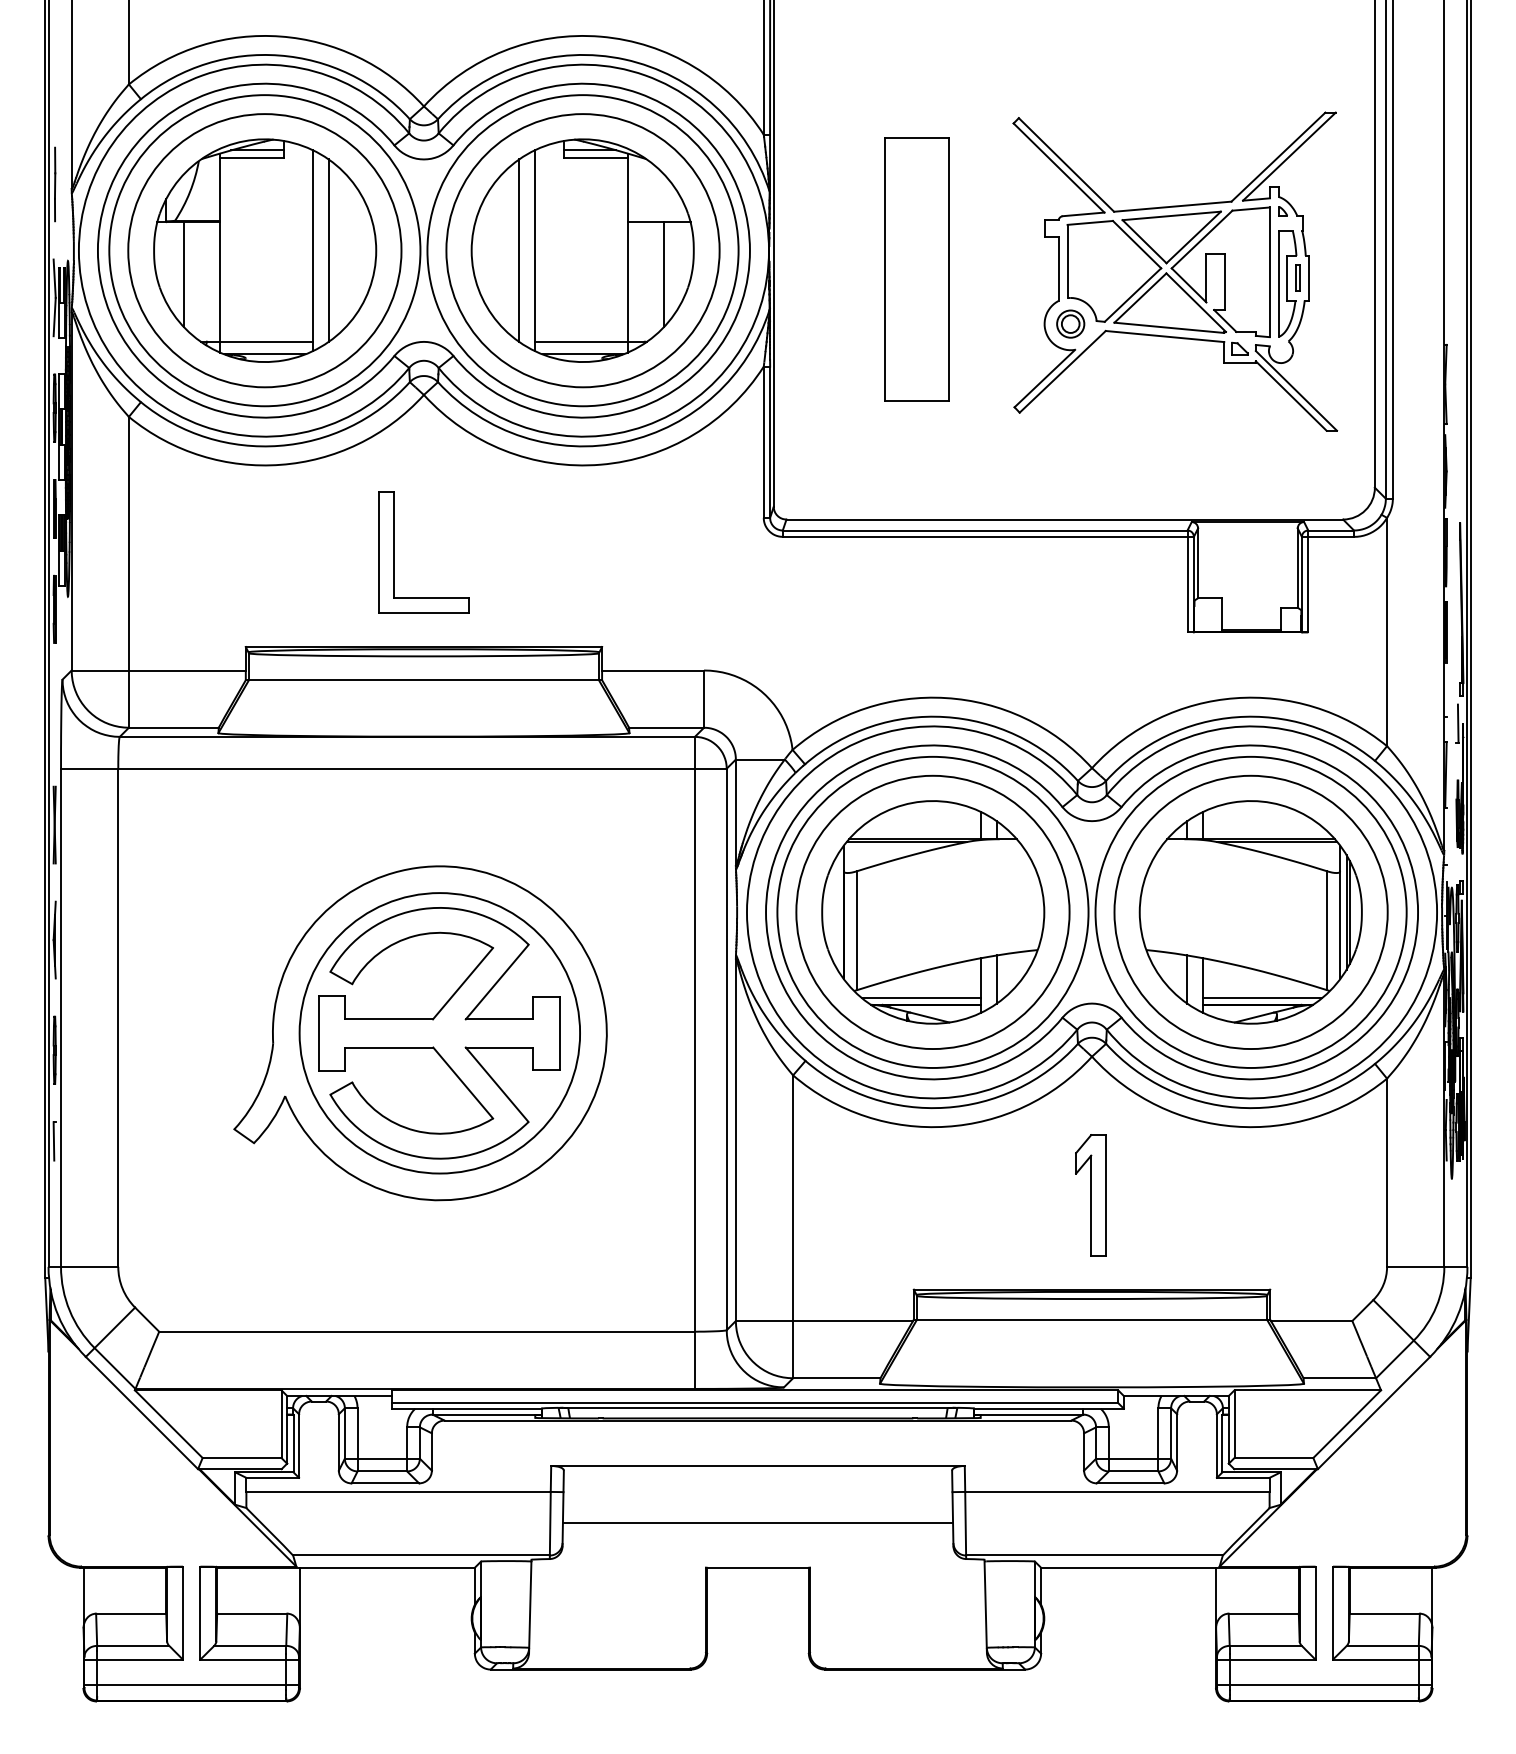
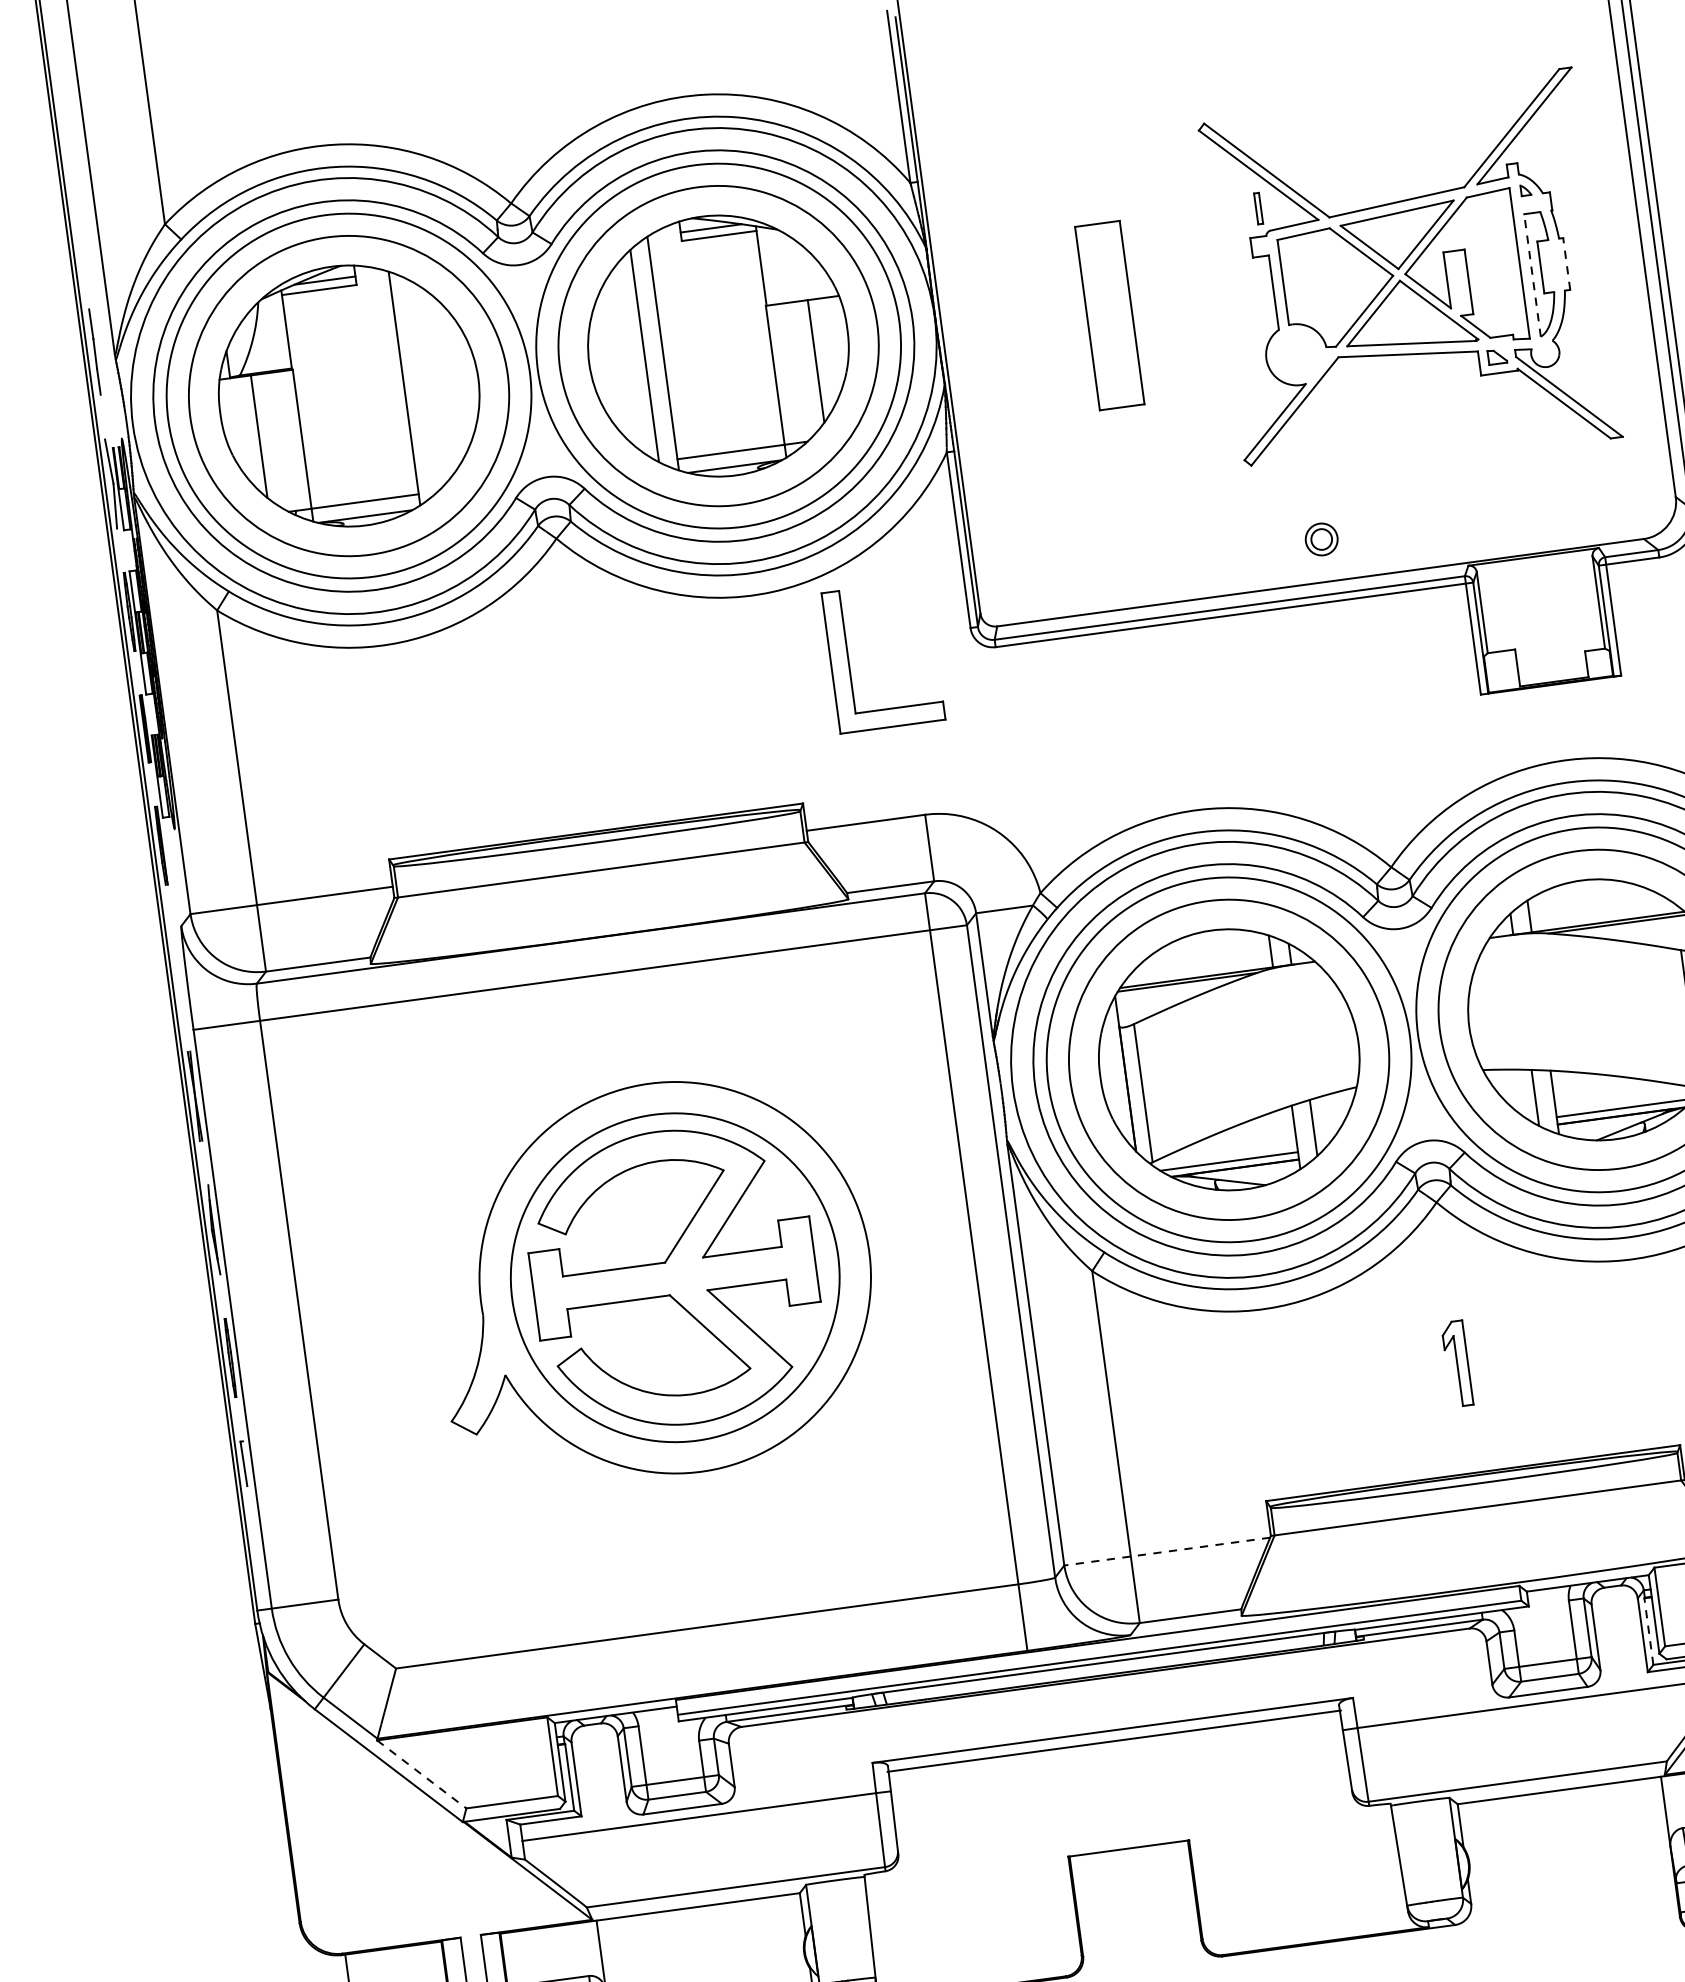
line: (328, 250) -> (422, 385), removed
part: (916, 269) -> (1108, 315), size x0.6
part: (1297, 277) -> (1257, 207), moved
line: (1309, 277) -> (1566, 263), solid -> dashed
line: (1279, 284) -> (1533, 275), solid -> dashed
part: (1070, 323) -> (1321, 538), moved
part: (394, 552) -> (849, 660), moved
part: (1090, 1195) -> (1456, 1363), size x0.6
line: (824, 1321) -> (1167, 1552), solid -> dashed
line: (168, 1424) -> (421, 1774), solid -> dashed
line: (1222, 1443) -> (1648, 1631), solid -> dashed
line: (757, 1523) -> (1113, 1741), moved

